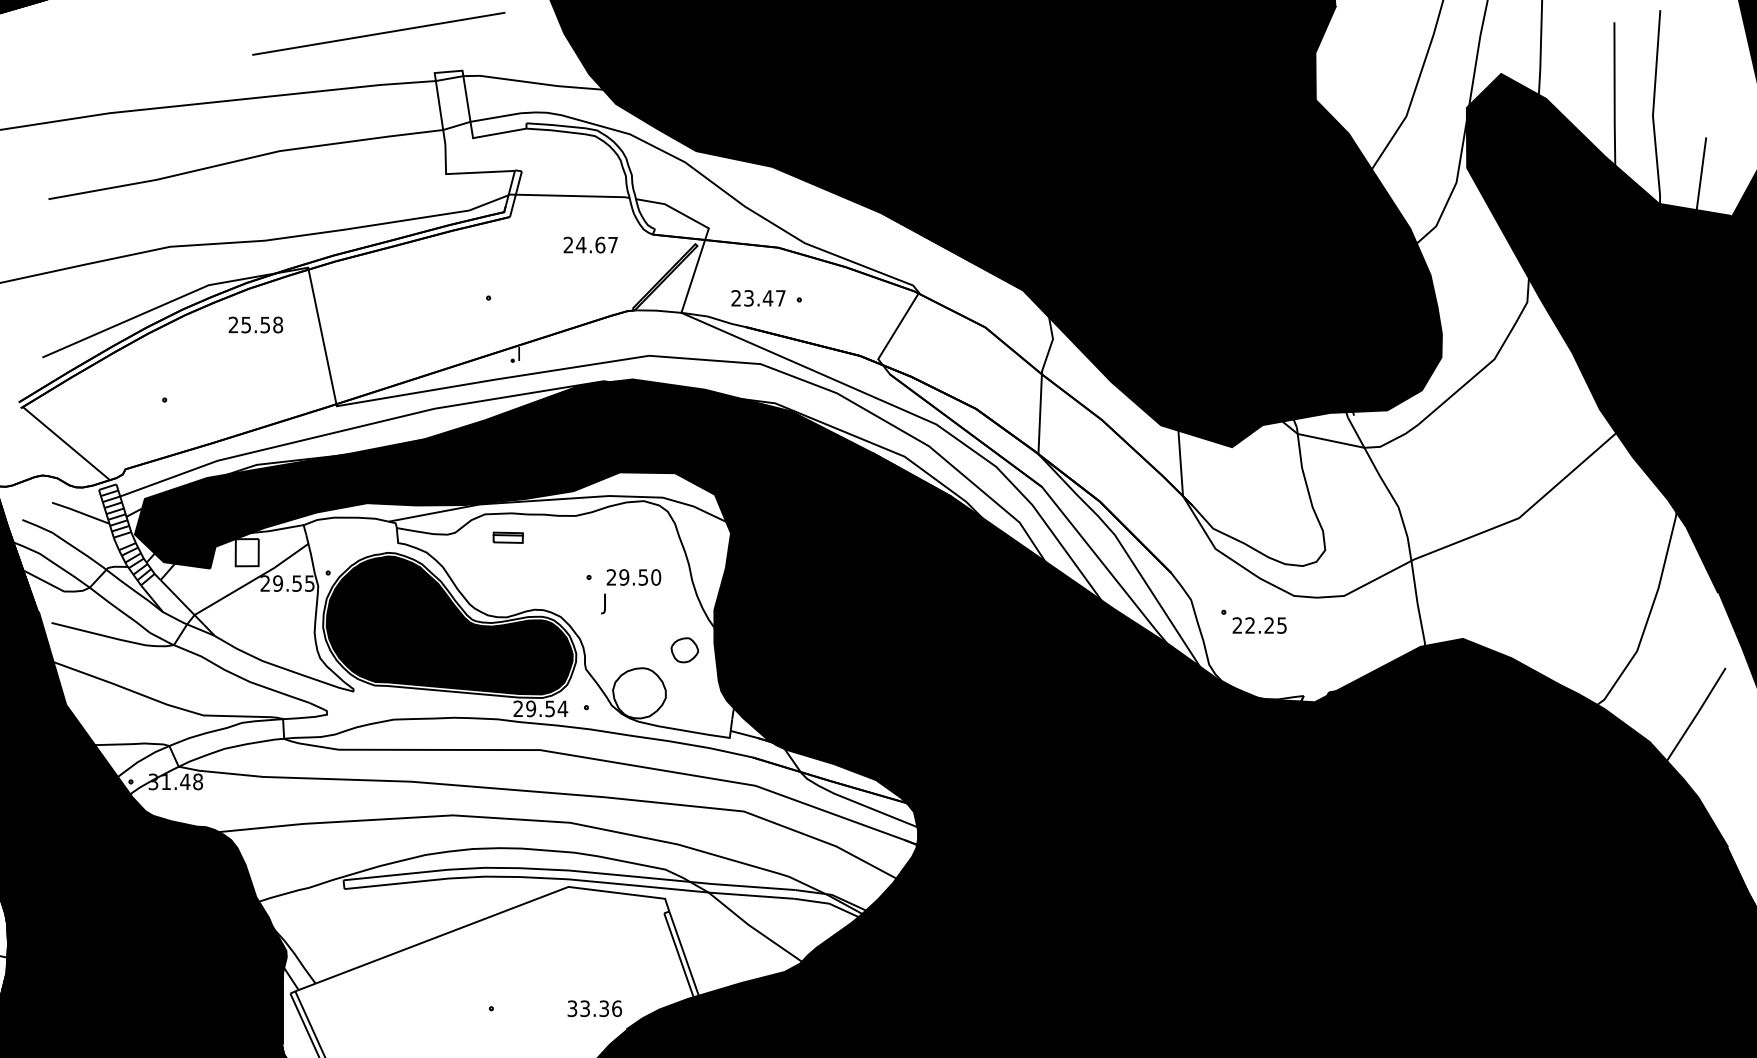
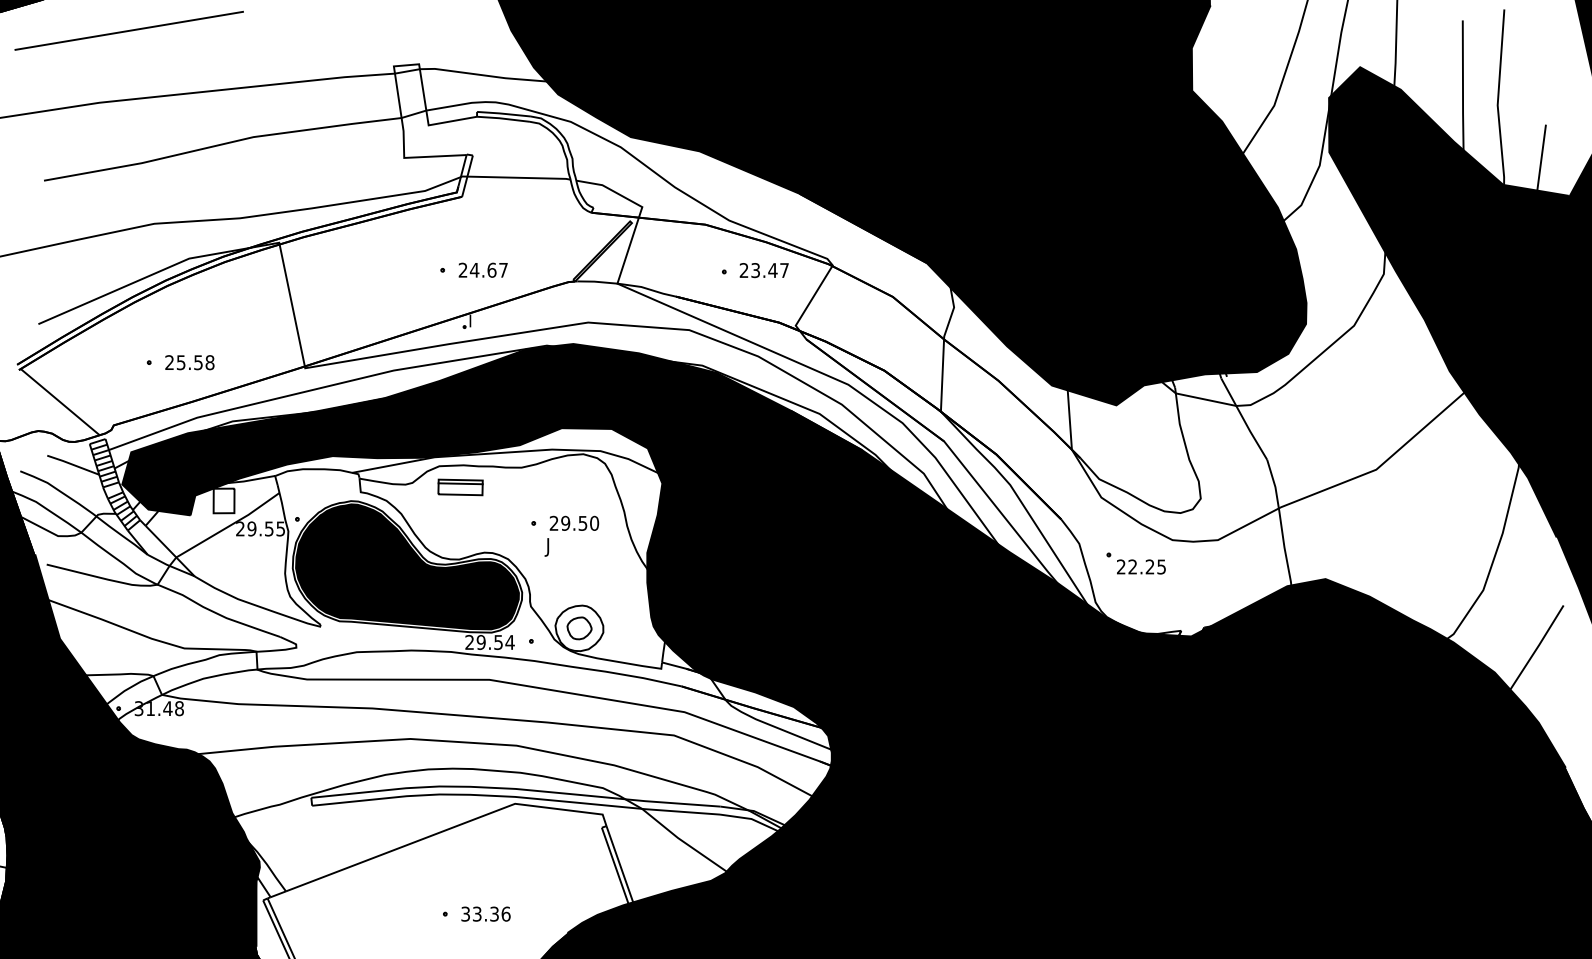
line: (377, 33) -> (128, 30), moved
text: (589, 244) -> (482, 269), moved
text: (757, 298) -> (763, 270), moved
text: (255, 324) -> (189, 362), moved
part: (508, 537) -> (460, 487), size x1.67
part: (684, 650) -> (579, 628), moved
text: (594, 1008) -> (485, 913), moved

